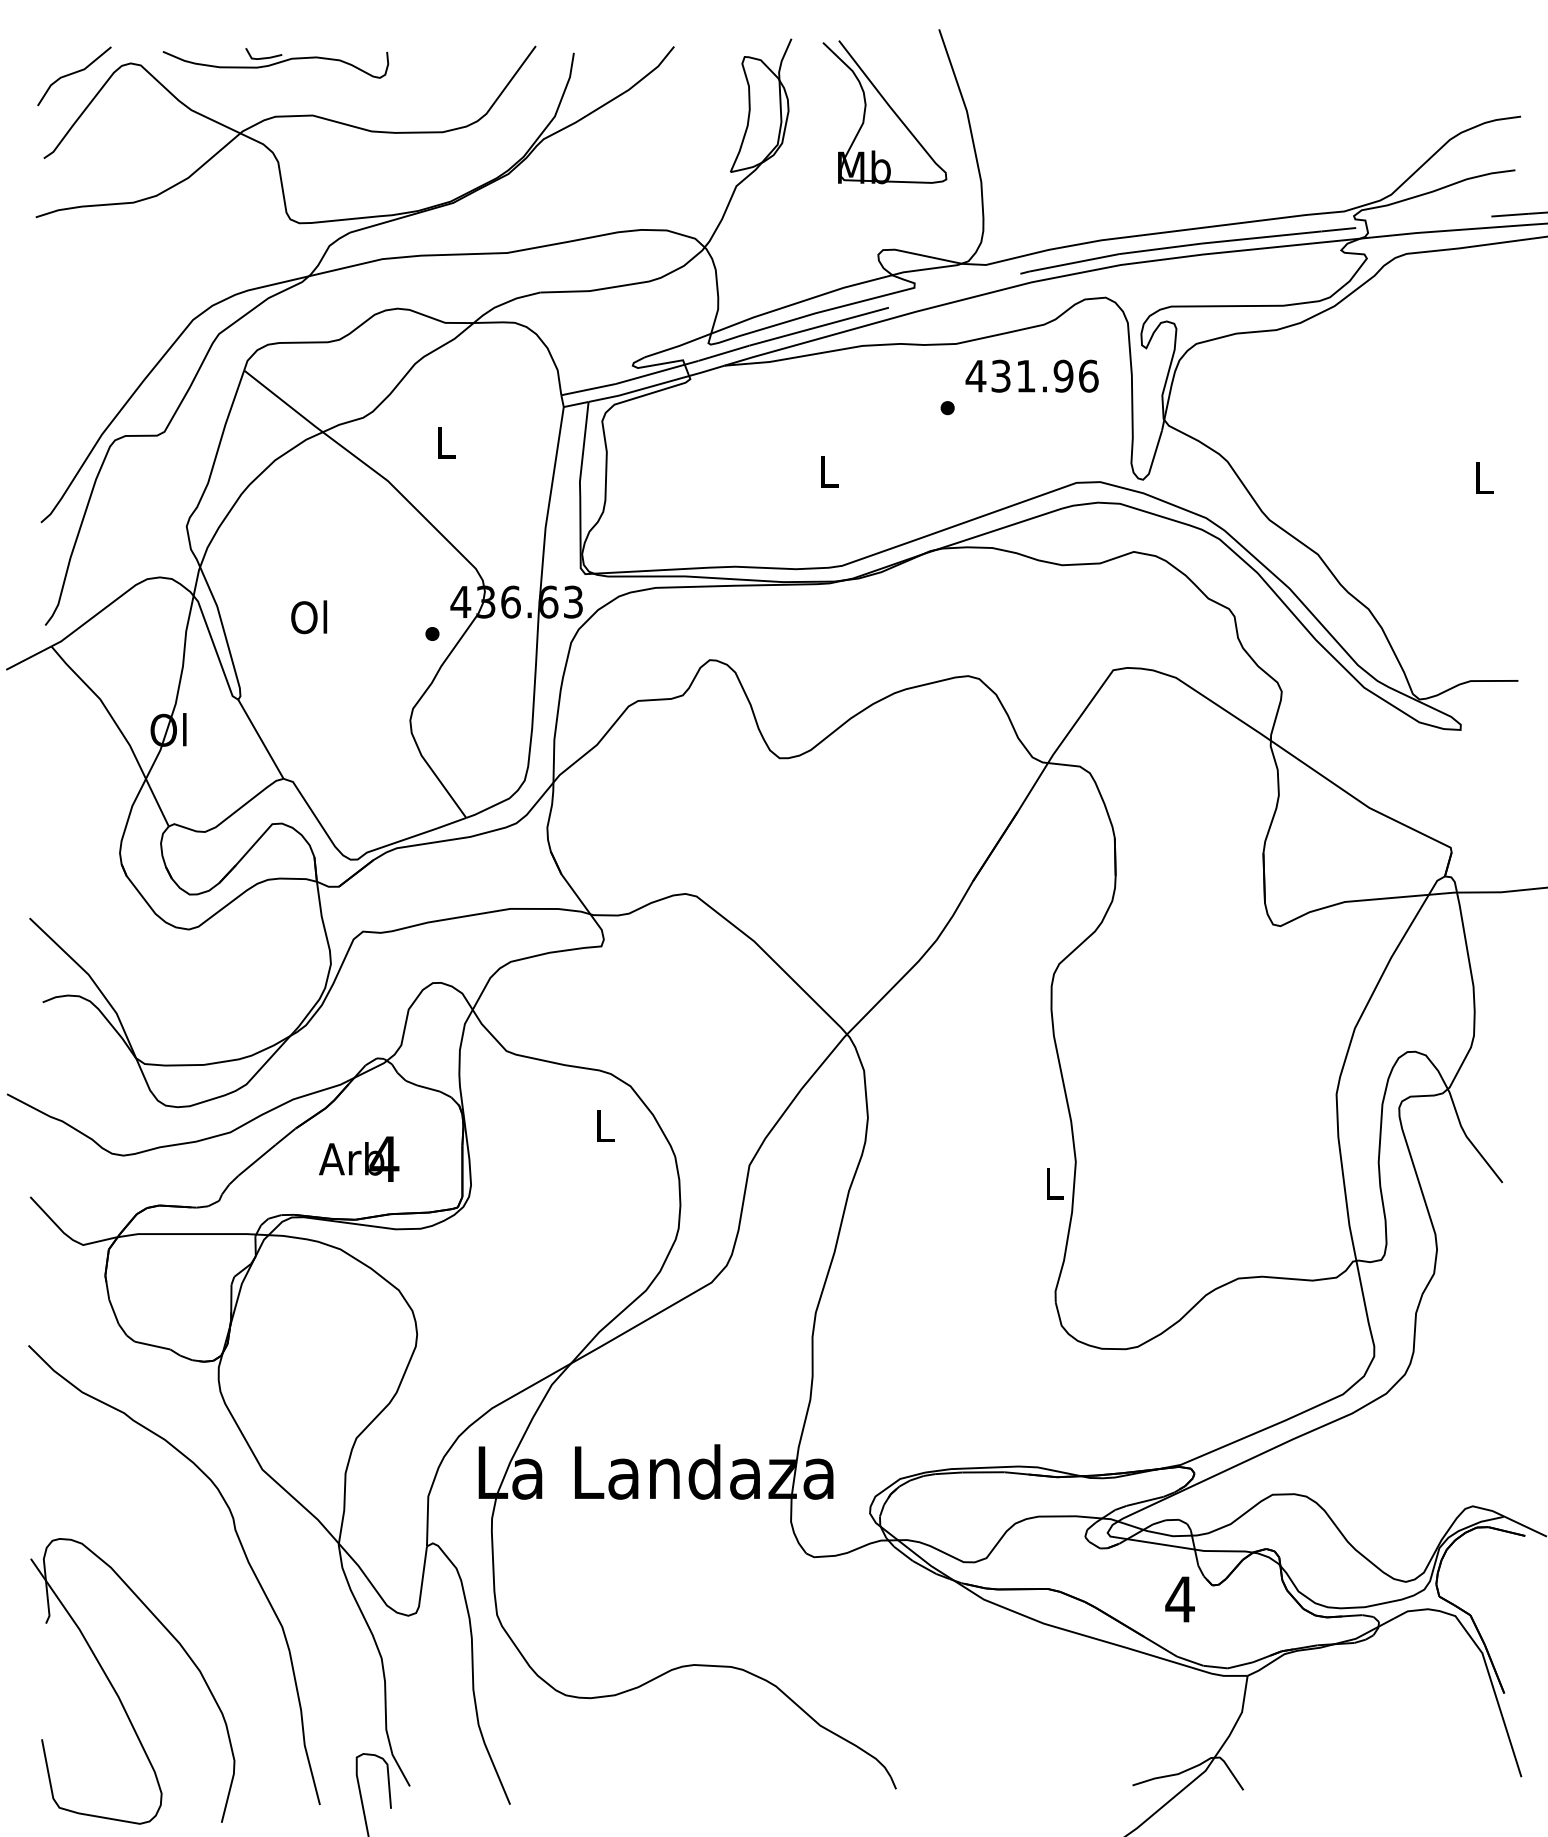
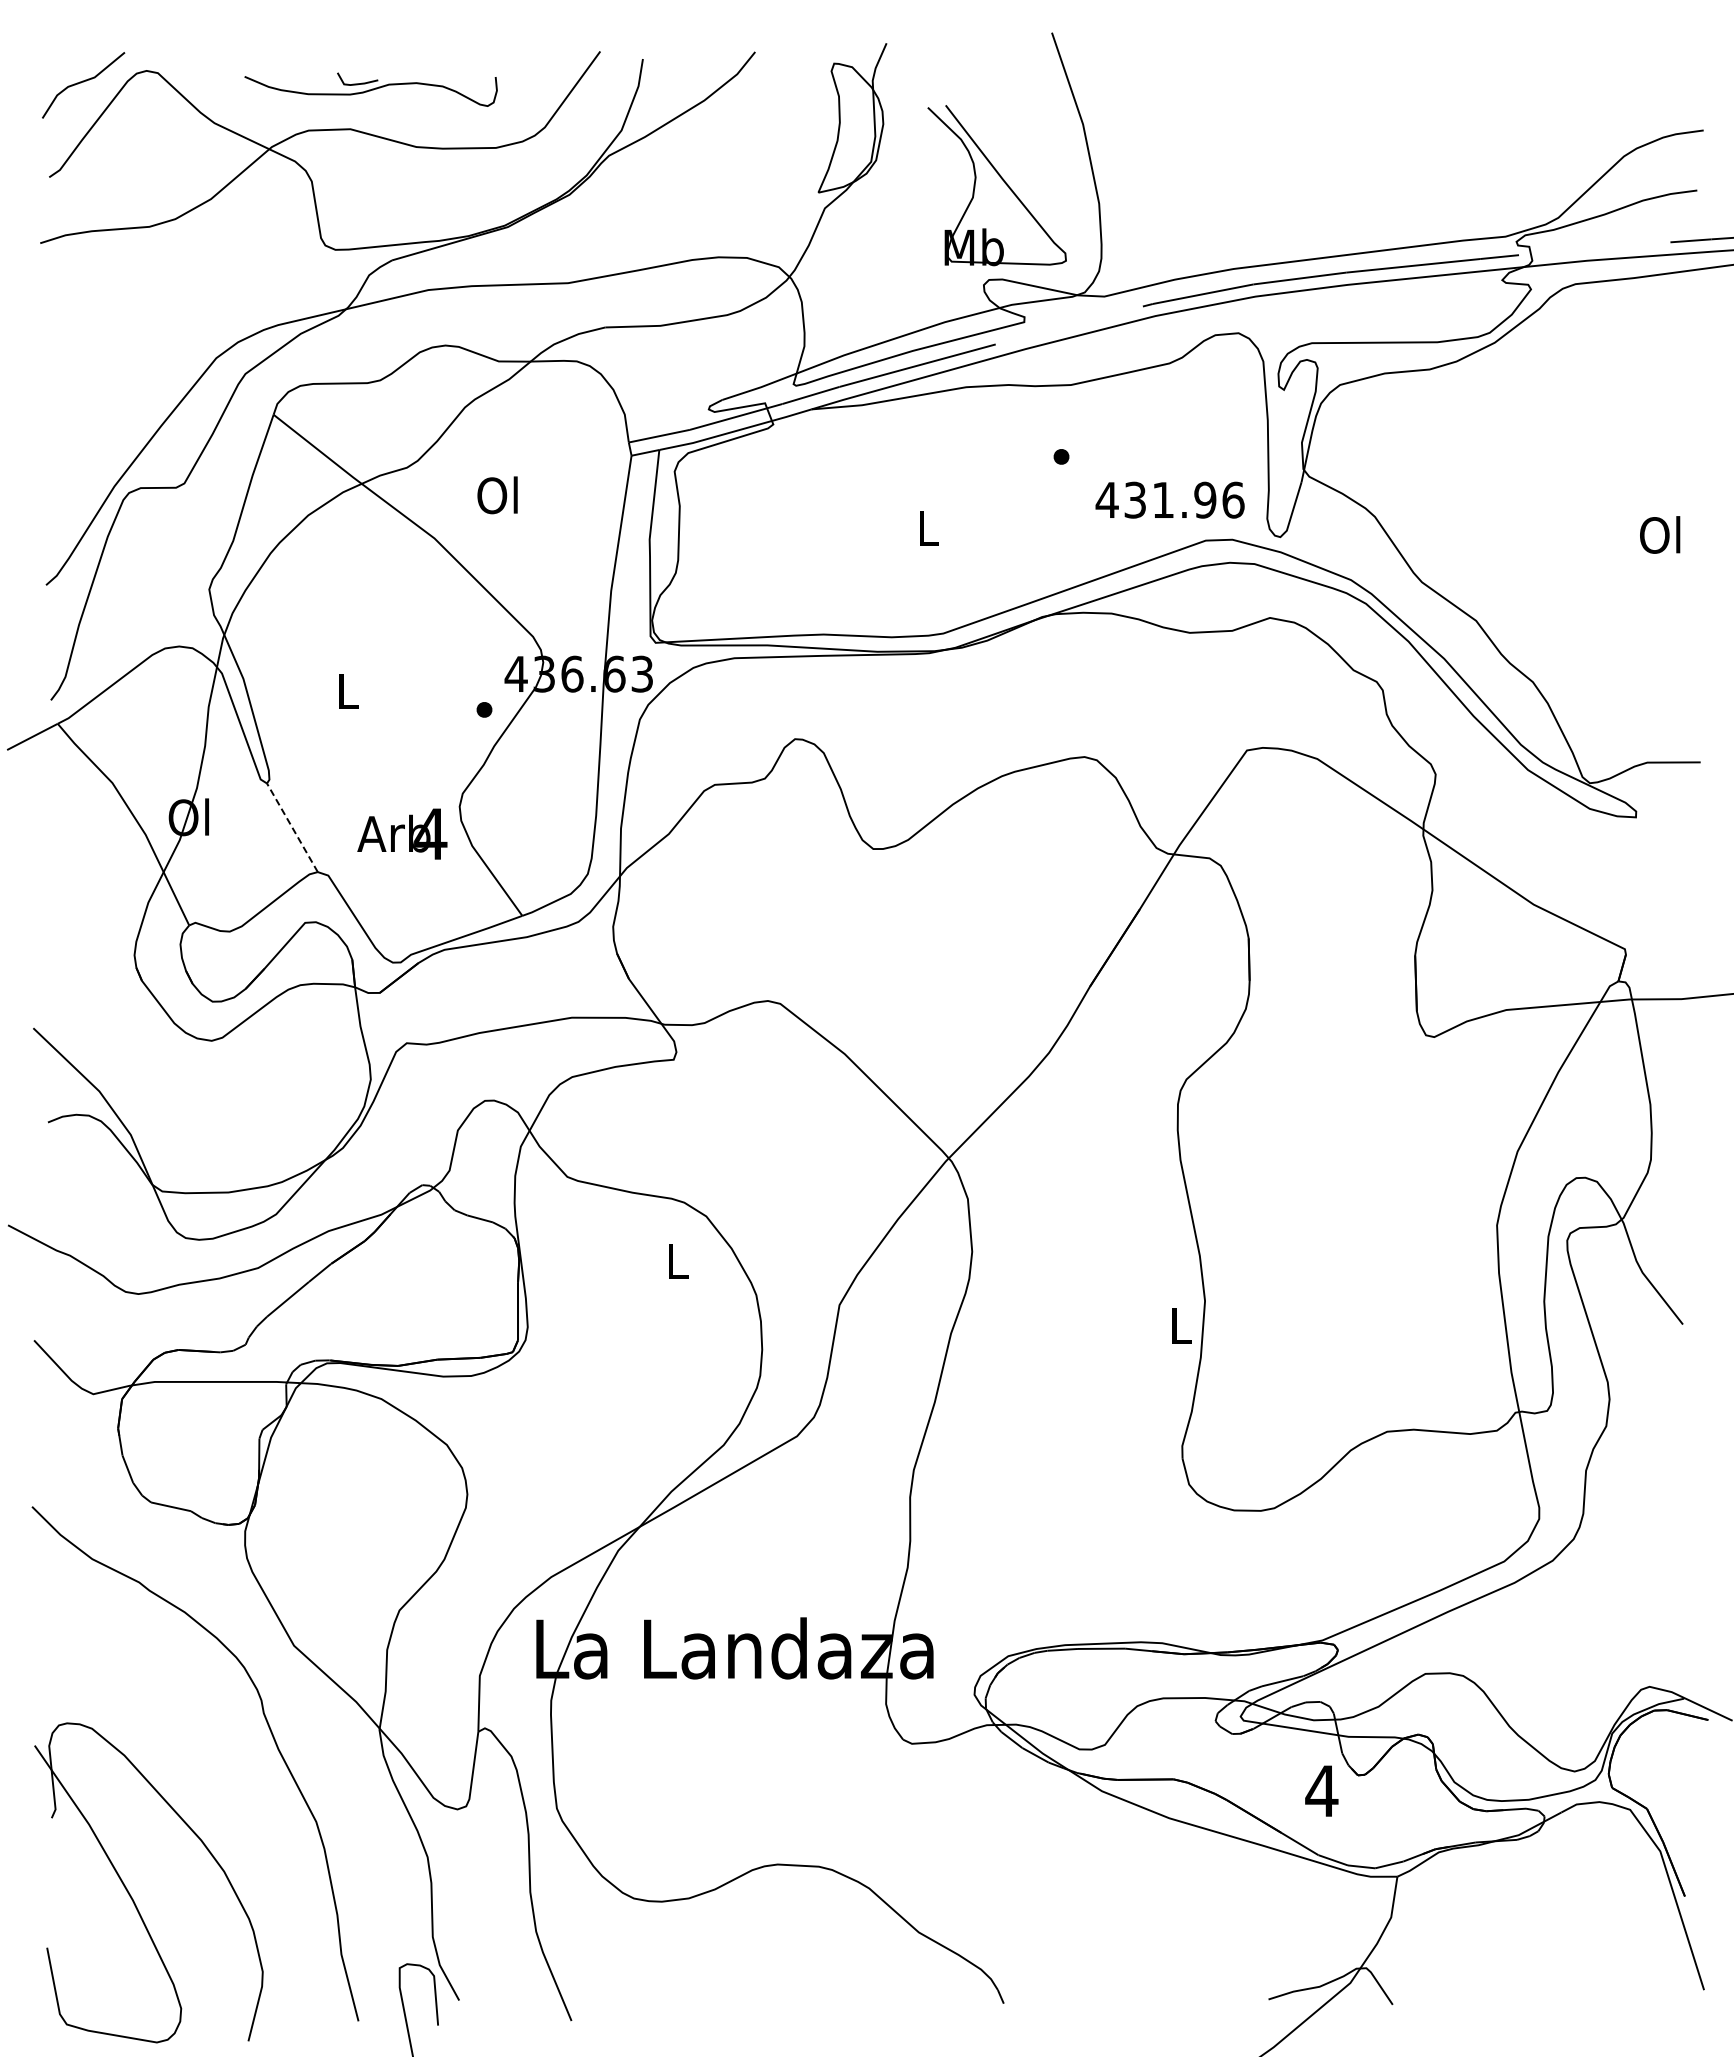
part: (275, 63) -> (370, 89), moved
part: (888, 106) -> (1001, 179), moved
text: (1031, 375) -> (1169, 499), moved
text: (444, 442) -> (497, 495), L -> Ol
text: (1482, 477) -> (1660, 534), L -> Ol
text: (309, 617) -> (346, 691), Ol -> L
line: (261, 739) -> (292, 827), solid -> dashed
text: (359, 1158) -> (402, 833), moved

